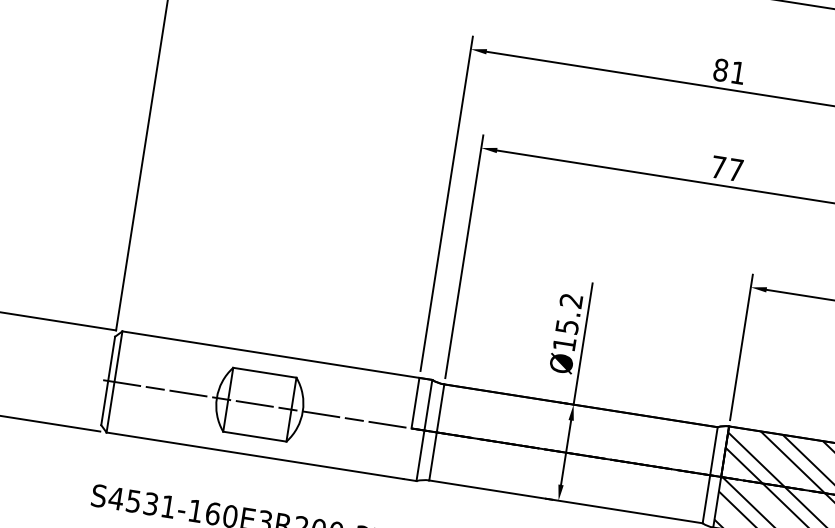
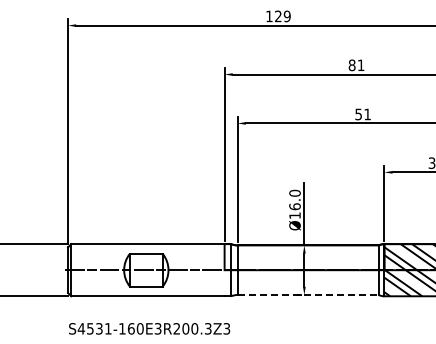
text: (726, 168) -> (362, 114), 77 -> 51
text: (568, 312) -> (294, 199), Ø15.2 -> Ø16.0
line: (566, 501) -> (308, 294), solid -> dashed

